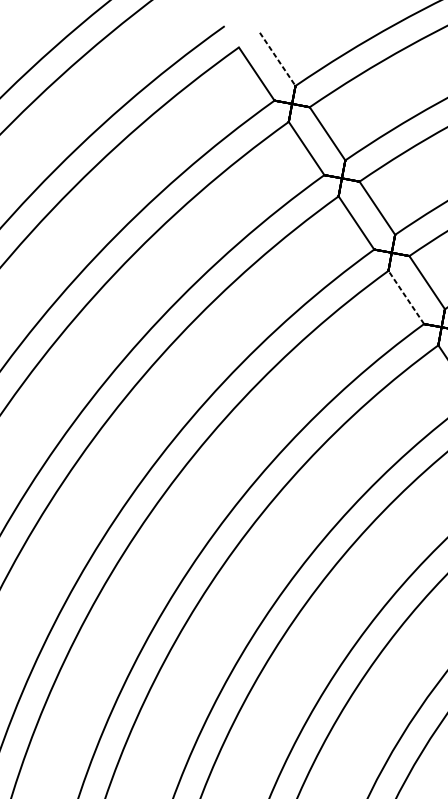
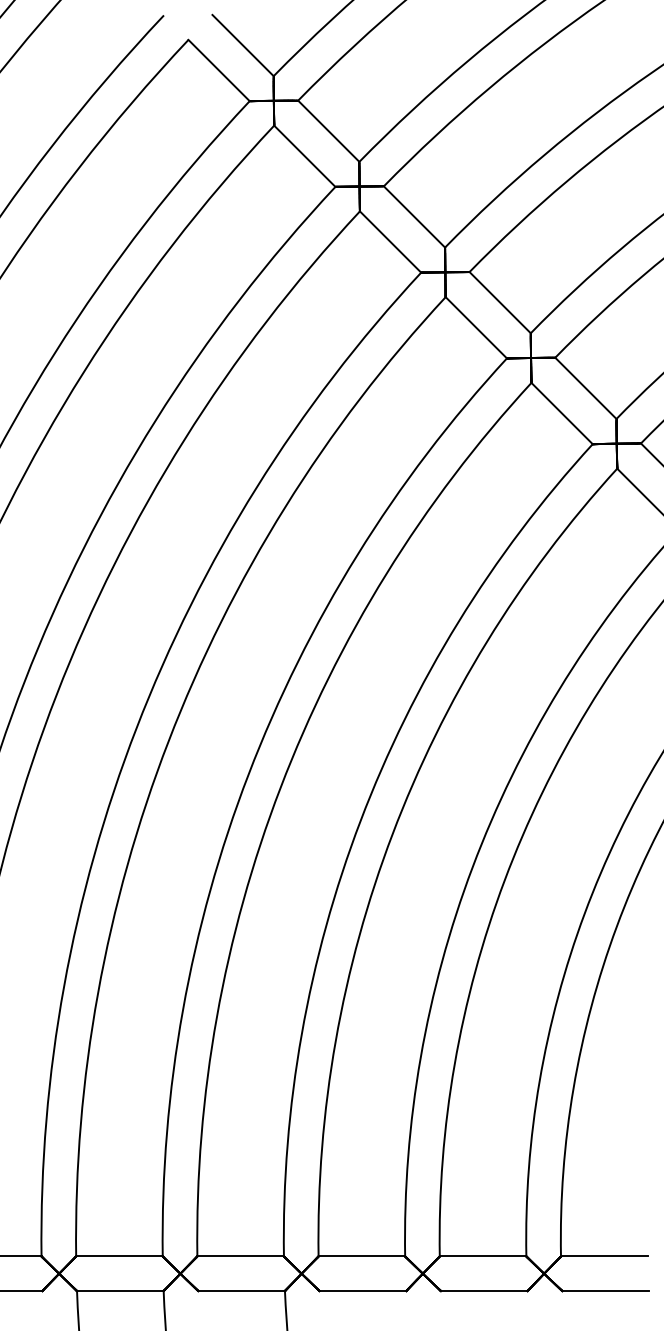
line: (278, 59) -> (243, 45), dashed -> solid
line: (405, 297) -> (475, 327), dashed -> solid

